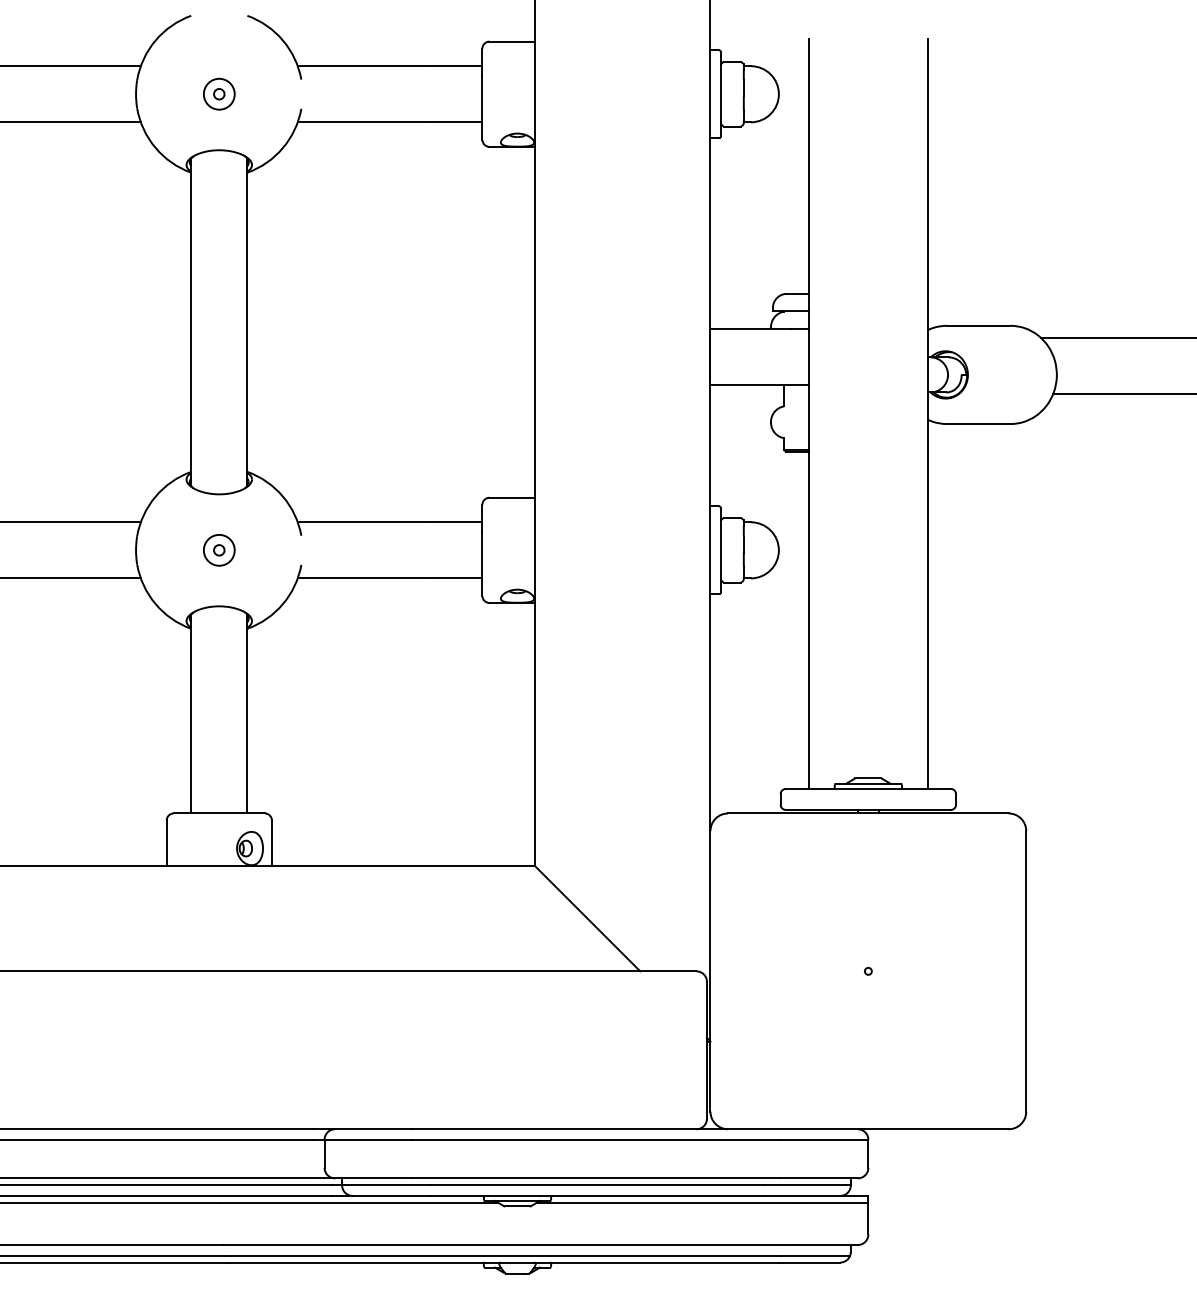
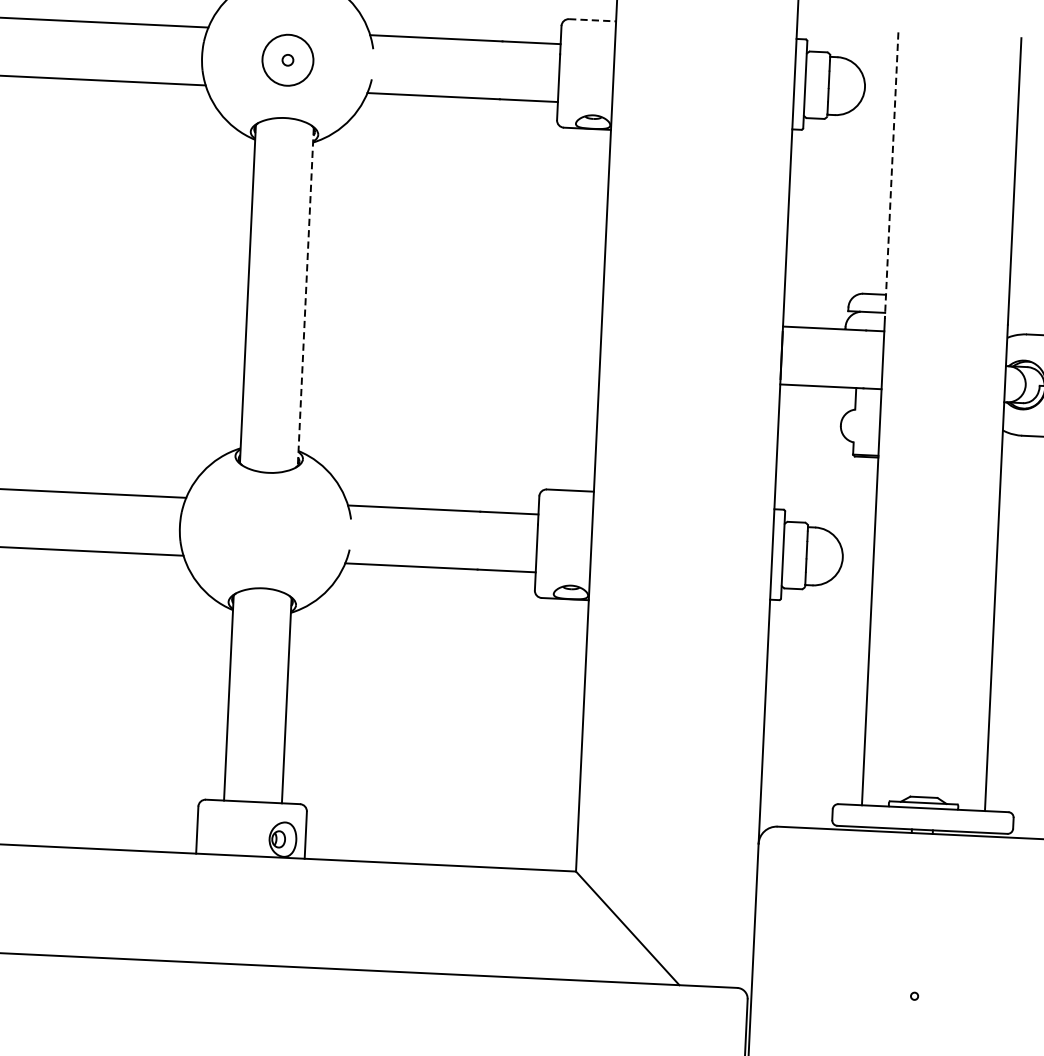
line: (512, 41) -> (592, 20), solid -> dashed
circle: (218, 93) -> (287, 59), size x1.6
line: (808, 178) -> (891, 175), solid -> dashed
line: (247, 322) -> (305, 297), solid -> dashed
part: (219, 550) -> (265, 530), removed

